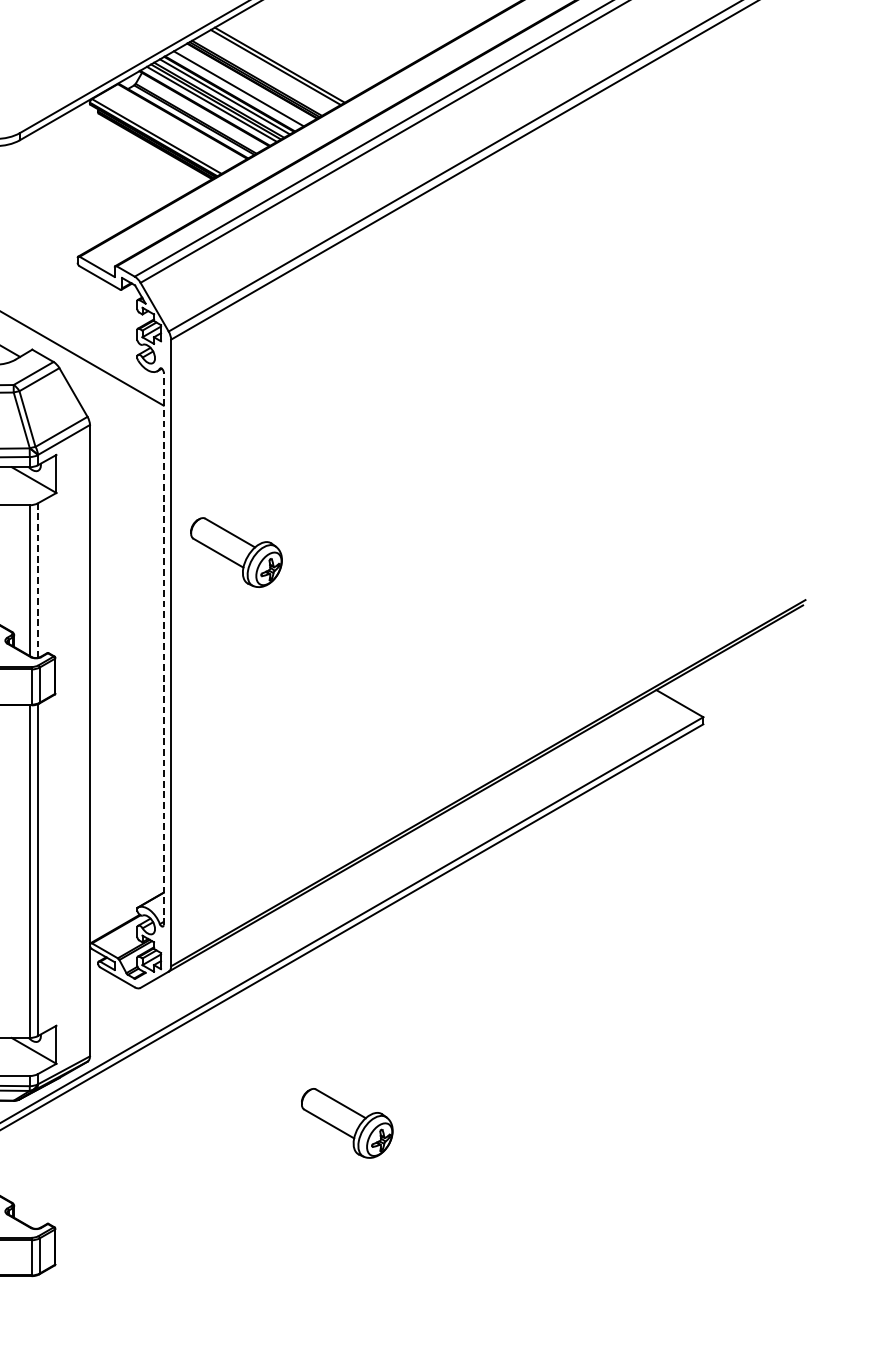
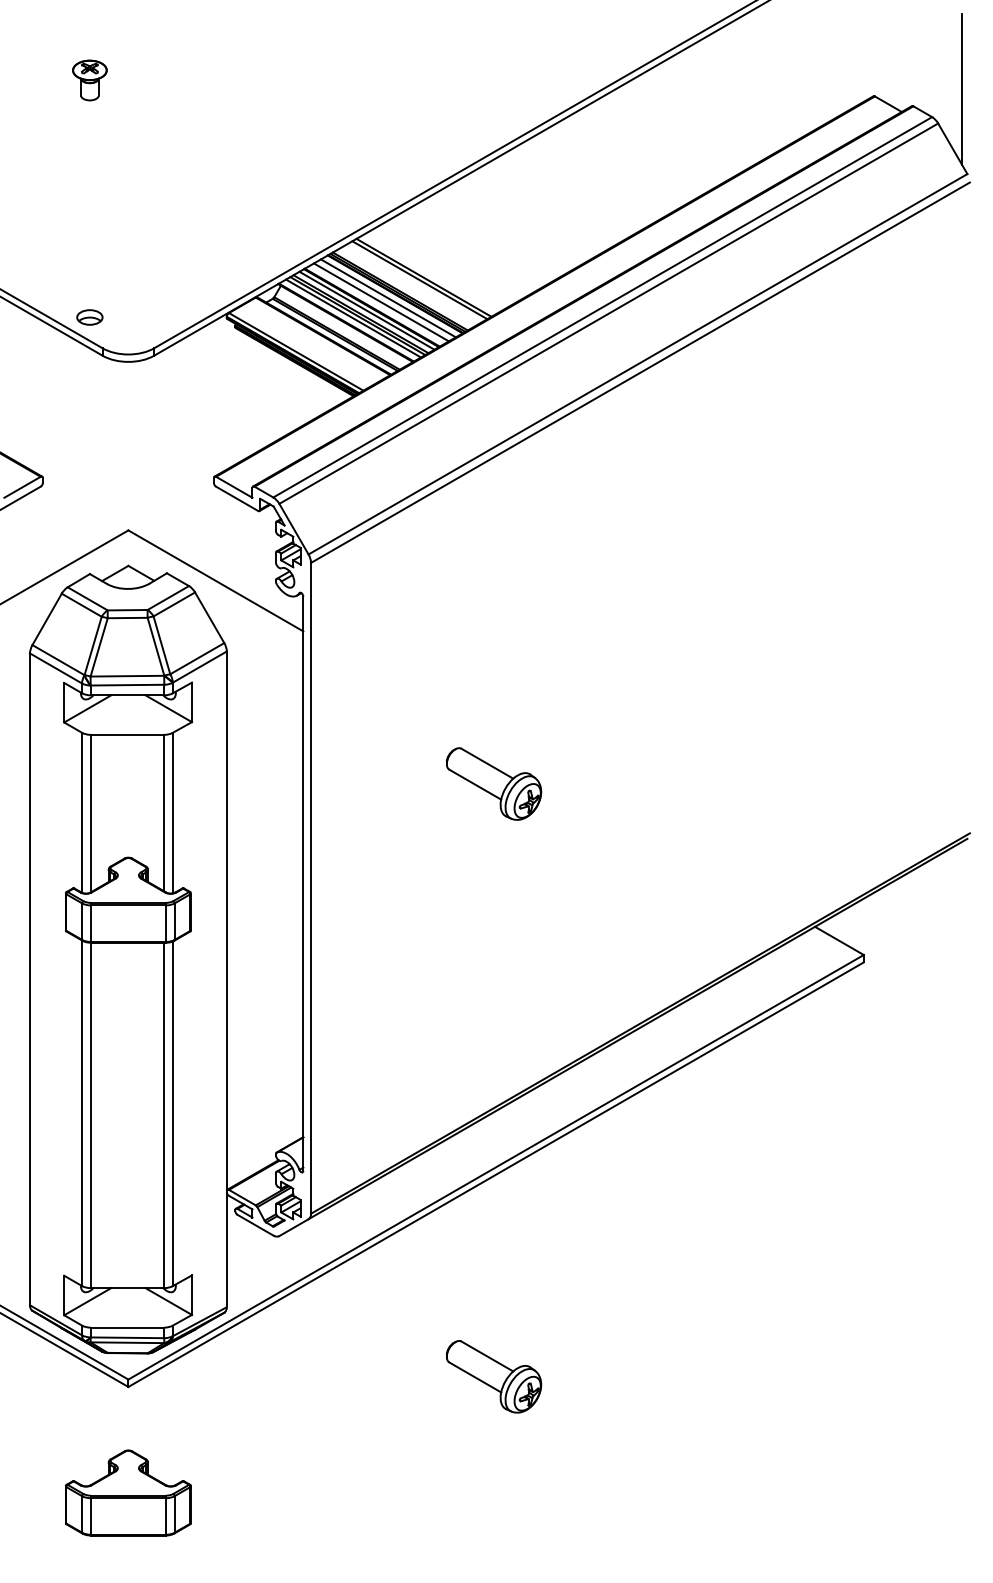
line: (244, 85) -> (387, 298), added
part: (237, 552) -> (494, 783), moved
line: (37, 580) -> (172, 812), dashed -> solid
line: (163, 648) -> (303, 883), dashed -> solid

